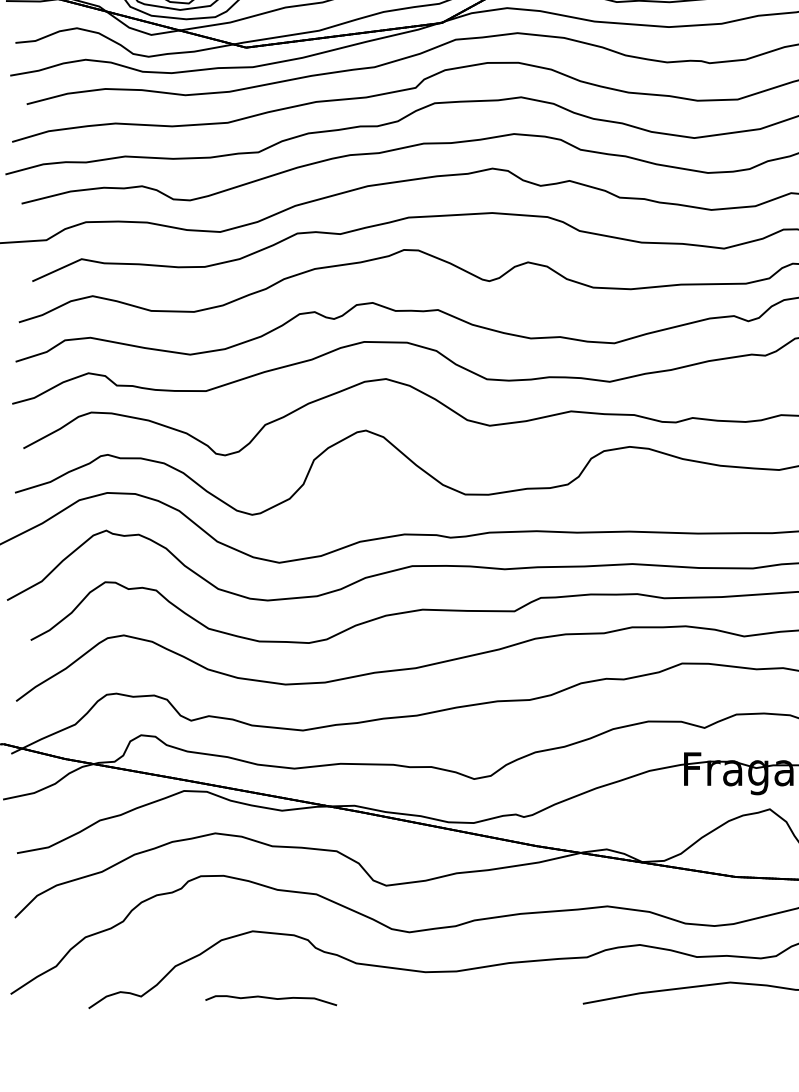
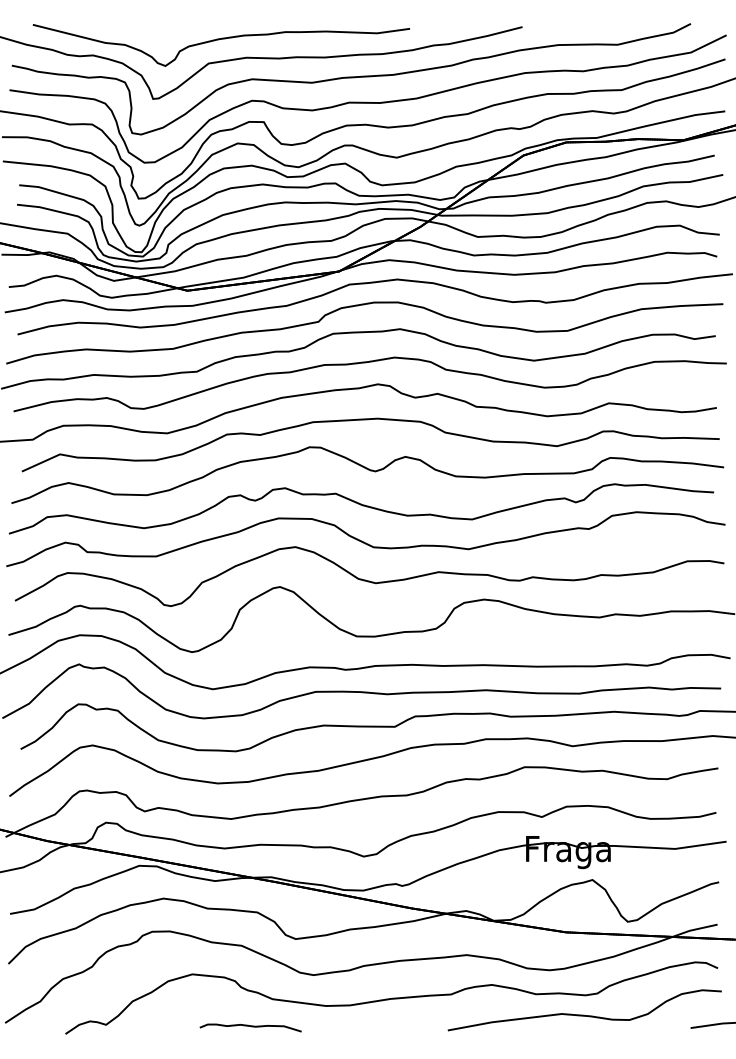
curve: (270, 998) -> (250, 1026), moved

